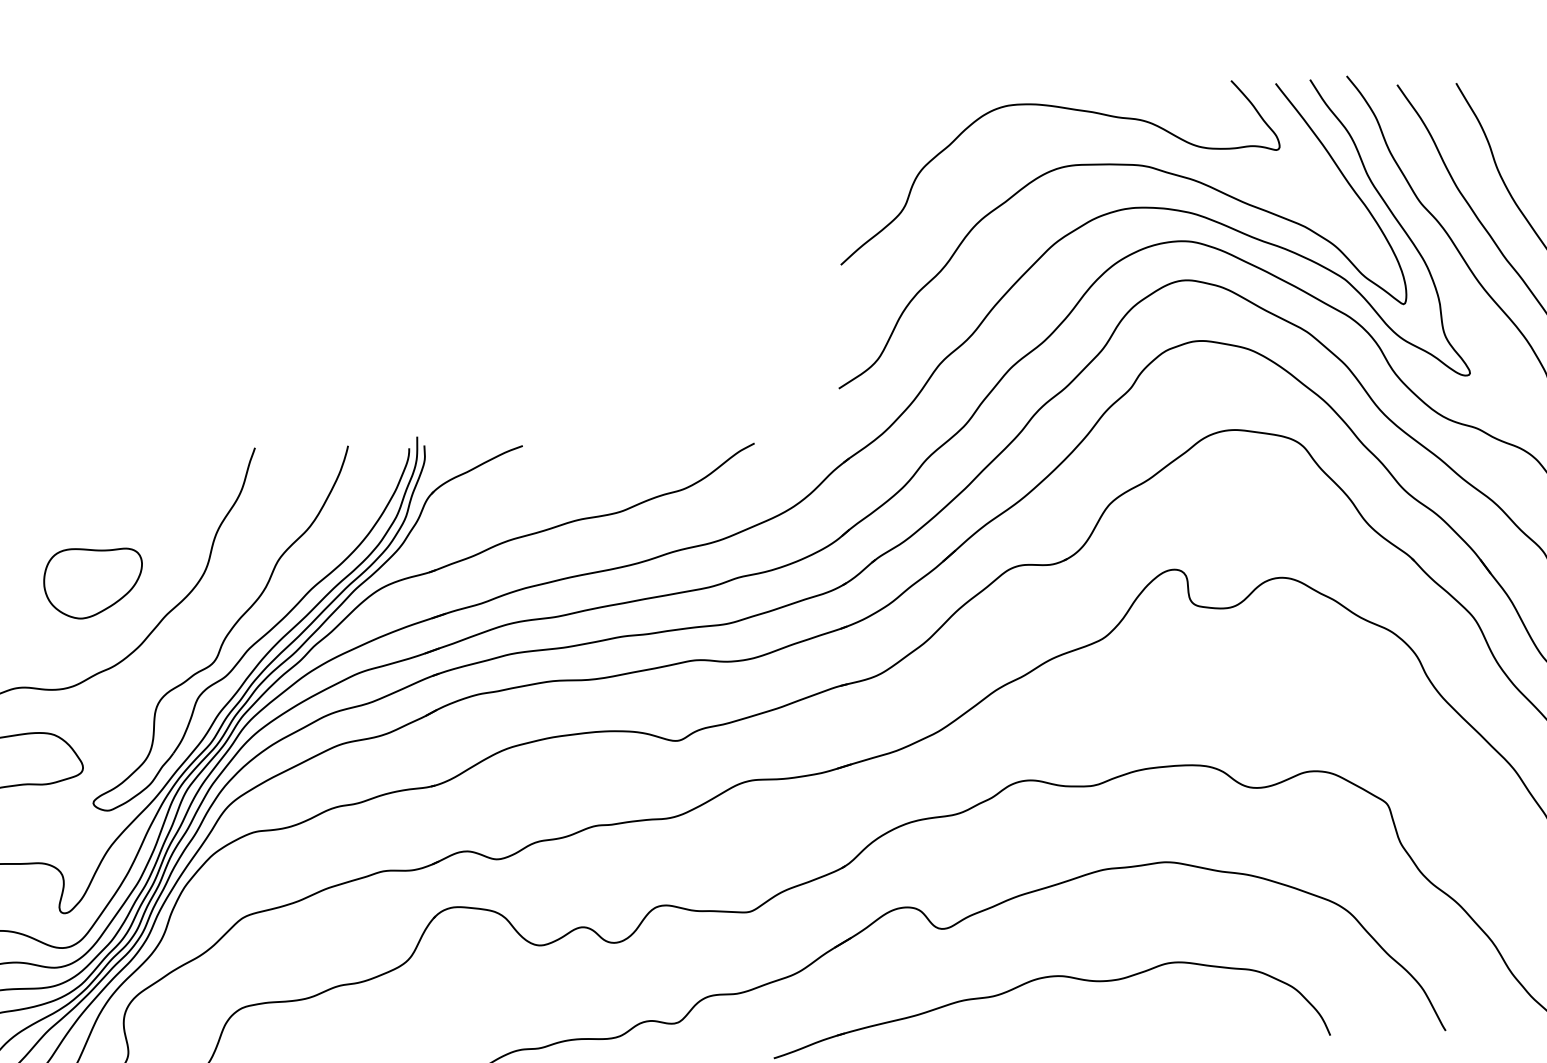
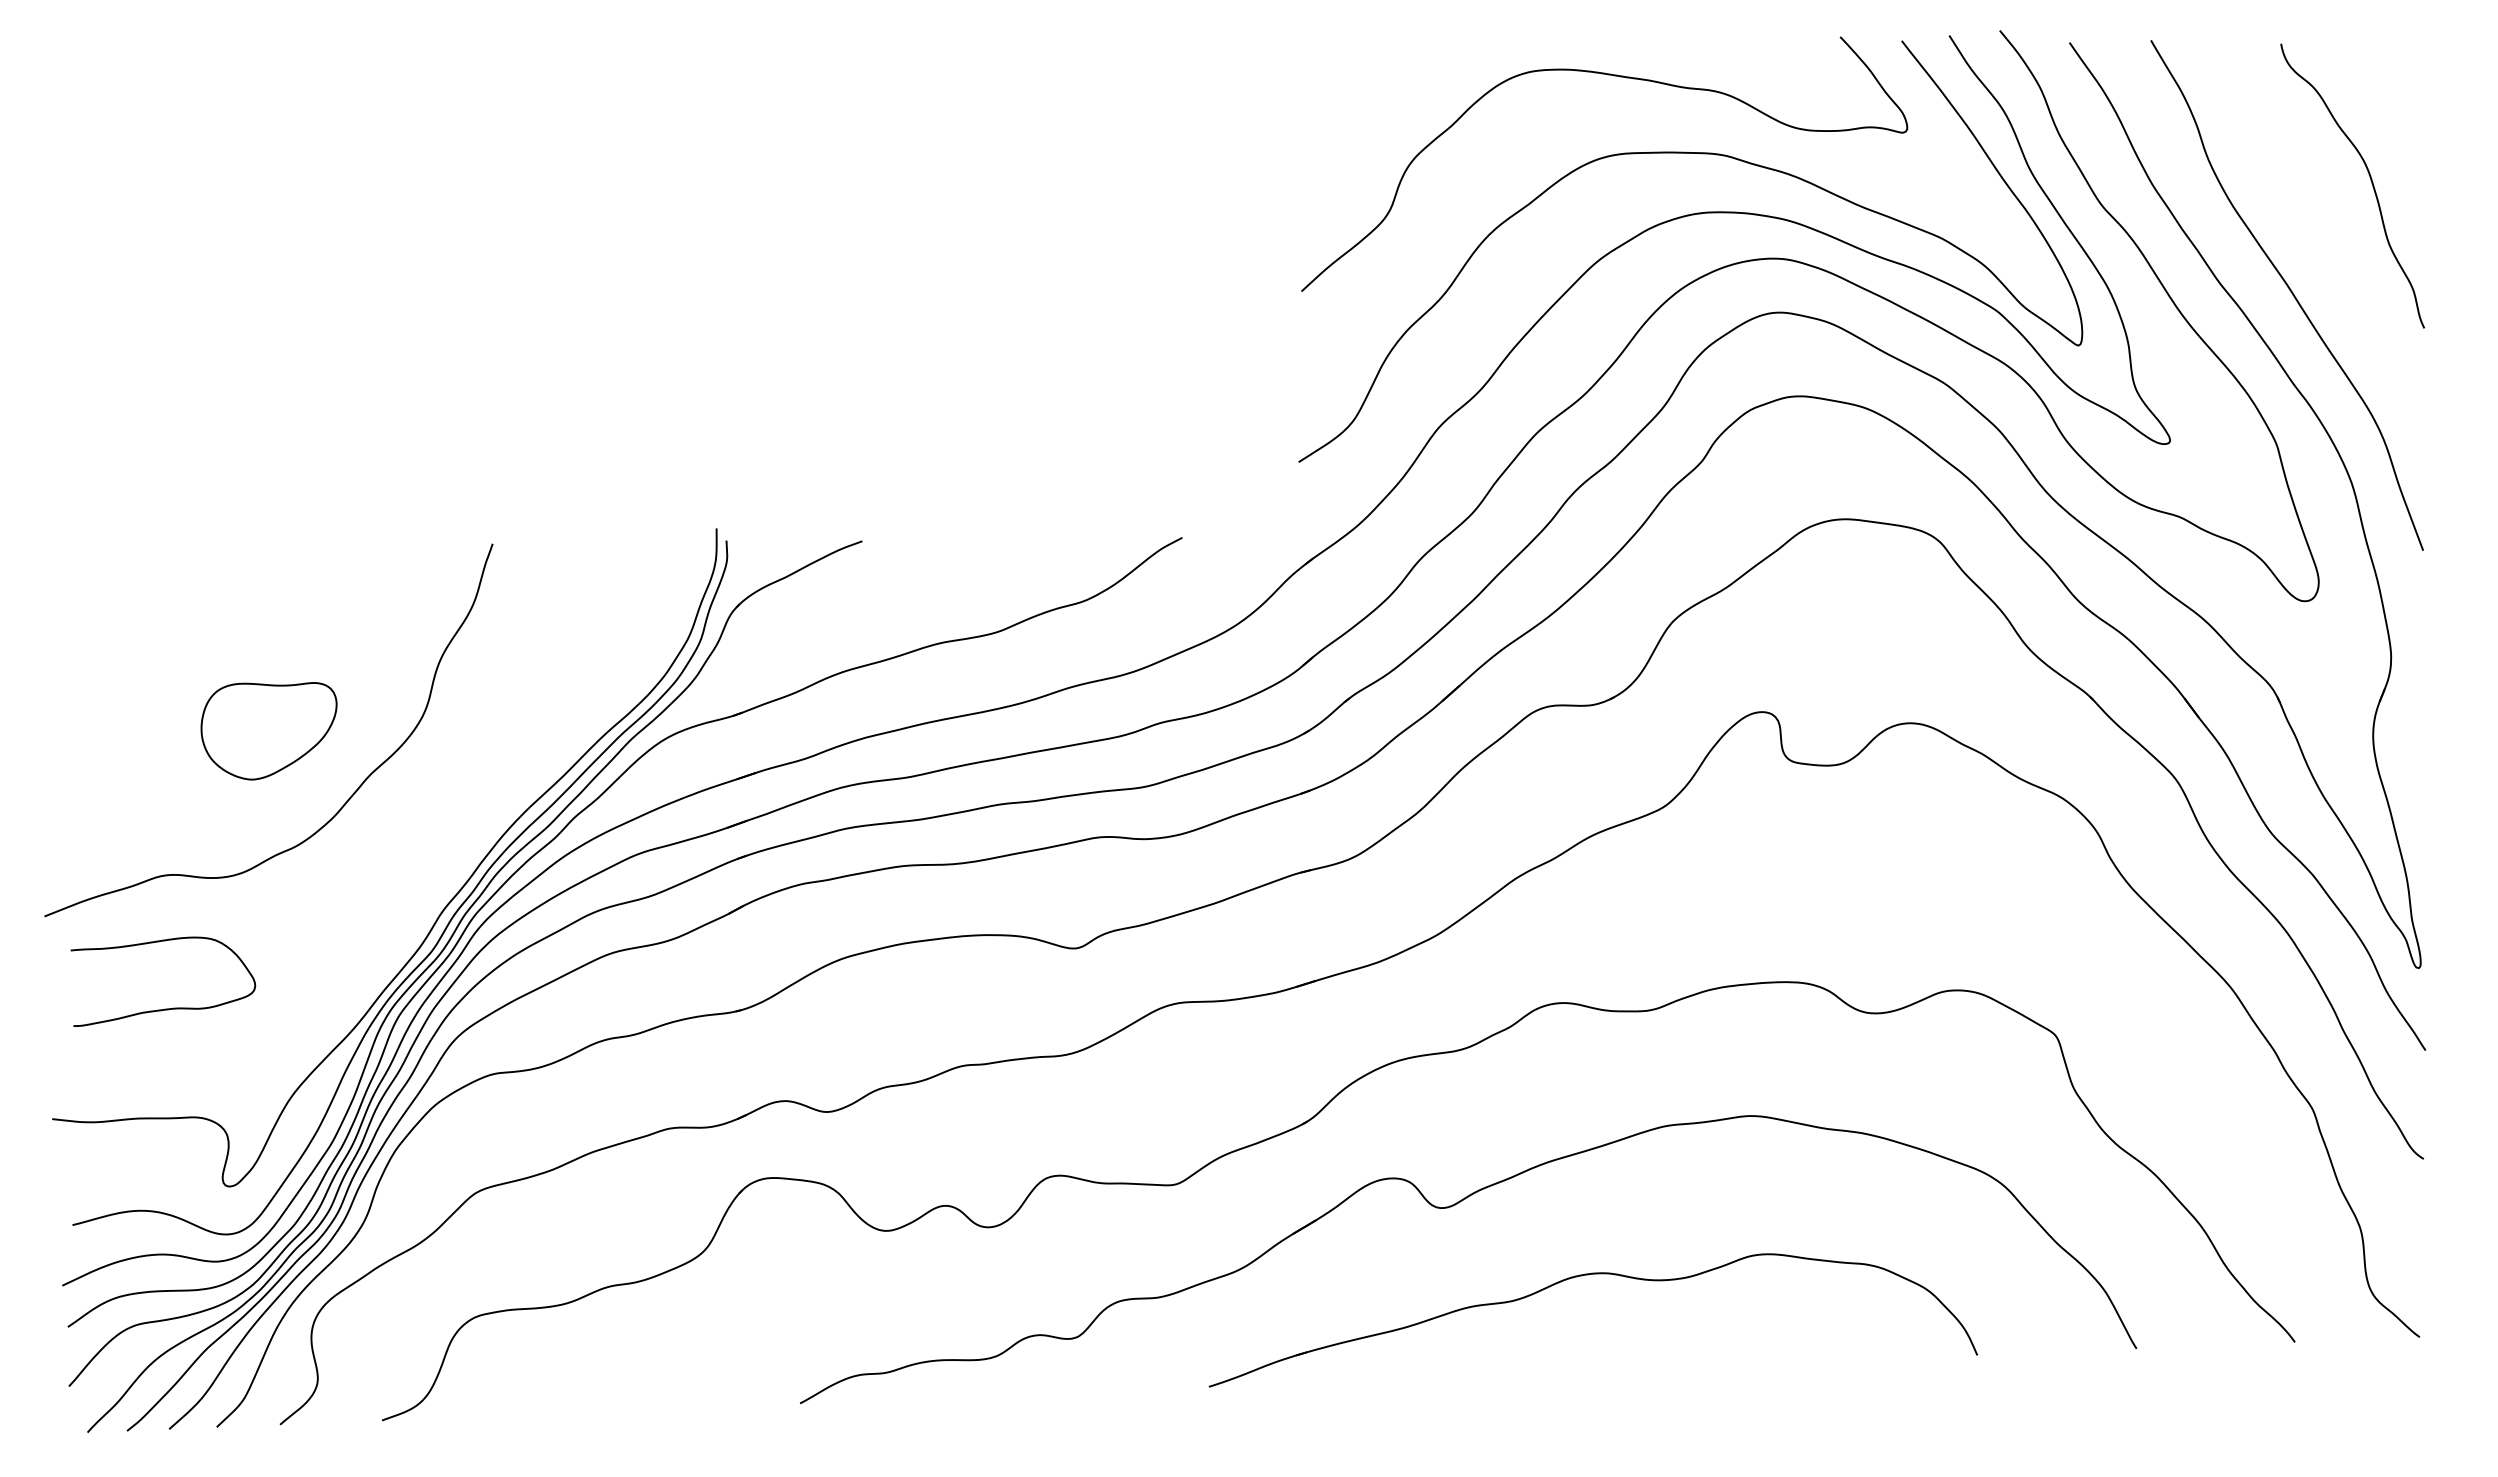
part: (259, 638) -> (498, 807), removed

